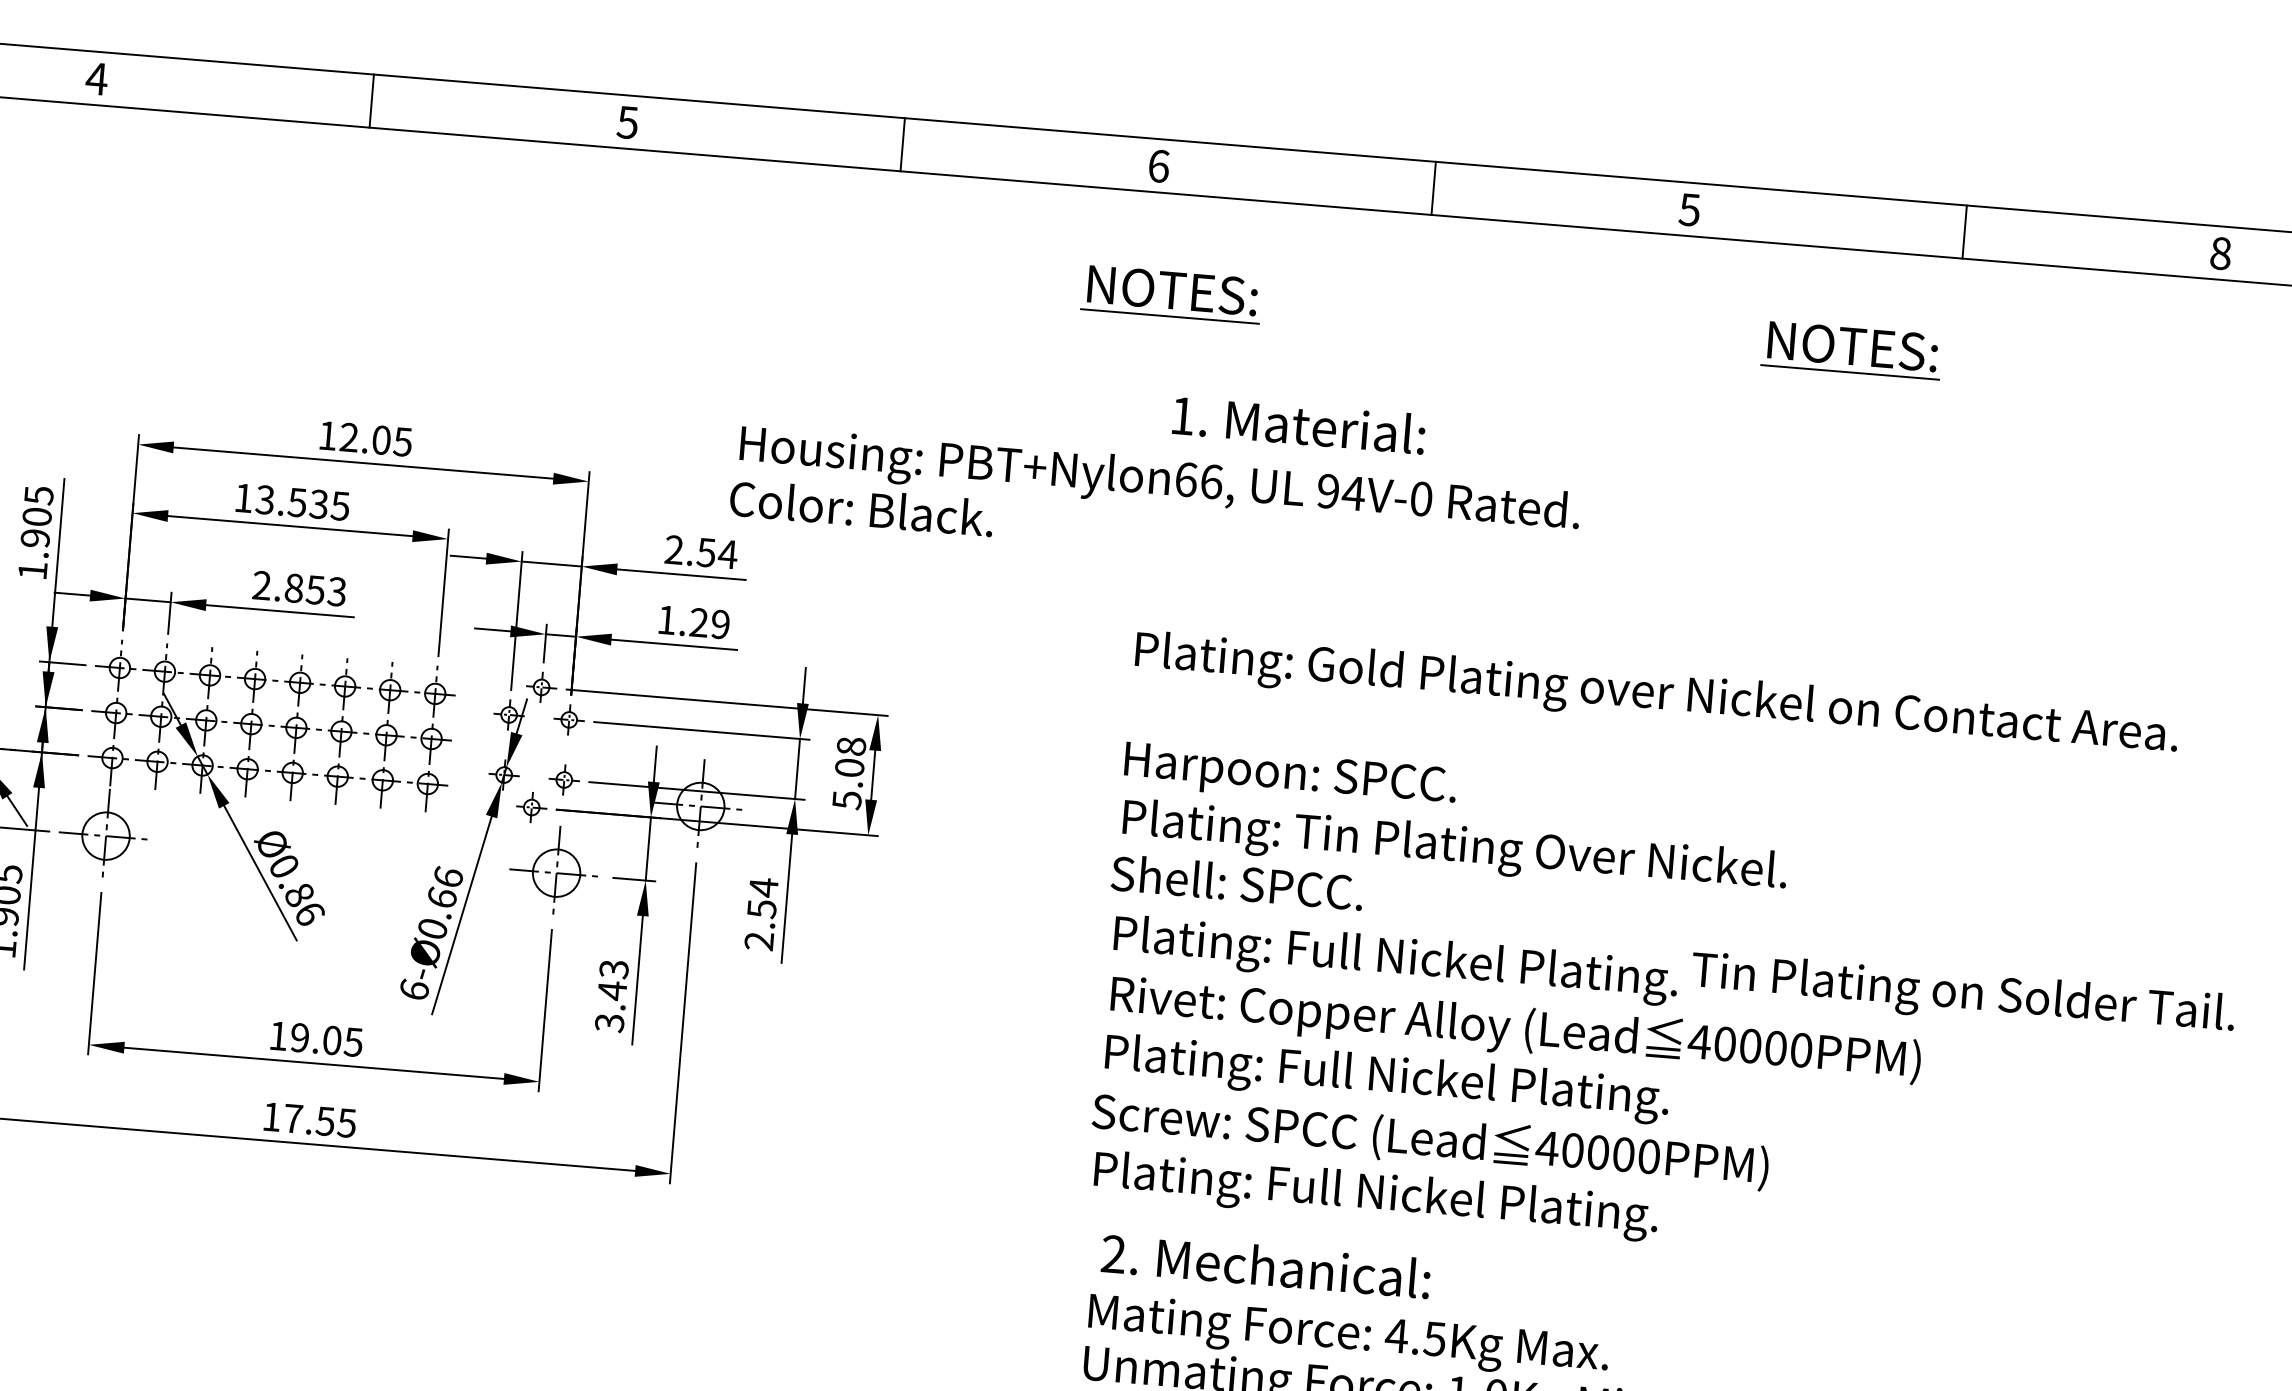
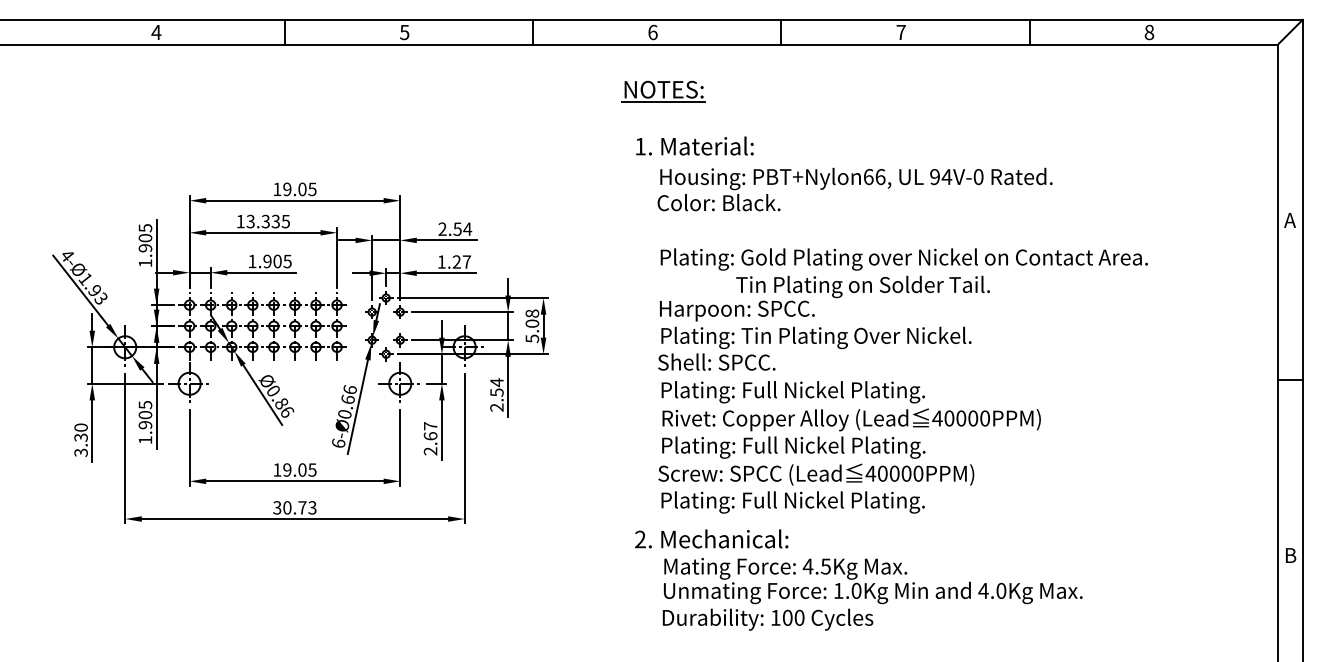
text: (1688, 209) -> (900, 32), 5 -> 7
part: (1851, 350) -> (981, 91), removed
text: (1298, 423) -> (694, 145), moved
text: (349, 437) -> (287, 189), 12.05 -> 19.05
text: (297, 500) -> (265, 220), 13.535 -> 13.335
text: (1153, 503) -> (854, 189), moved
text: (298, 588) -> (269, 261), 2.853 -> 1.905
text: (719, 623) -> (466, 261), 1.29 -> 1.27
text: (1961, 994) -> (862, 286), moved
text: (611, 995) -> (430, 438), 3.43 -> 2.67
text: (308, 1119) -> (294, 507), 17.55 -> 30.73
text: (1265, 1264) -> (711, 538), moved

